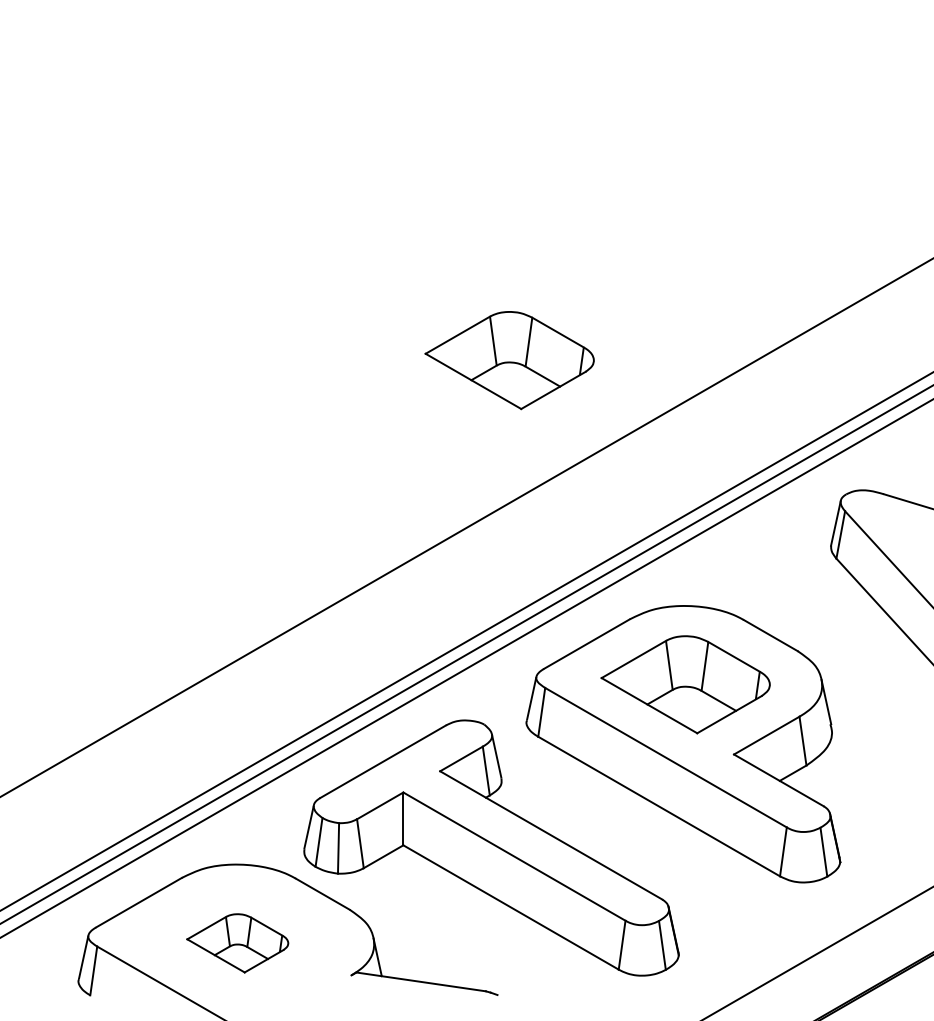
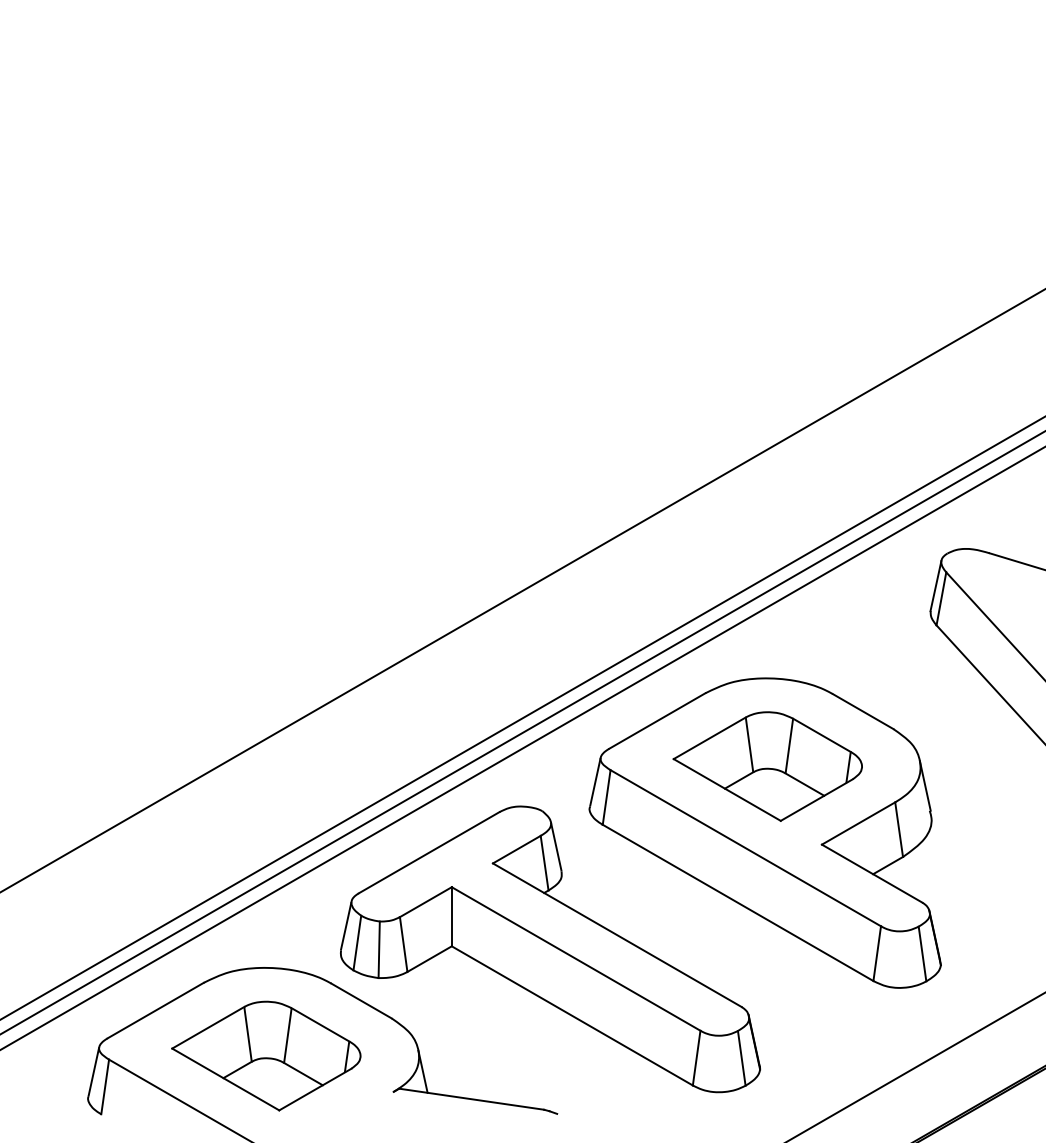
part: (509, 360) -> (570, 403), removed
part: (237, 942) -> (266, 1055), size x1.67

